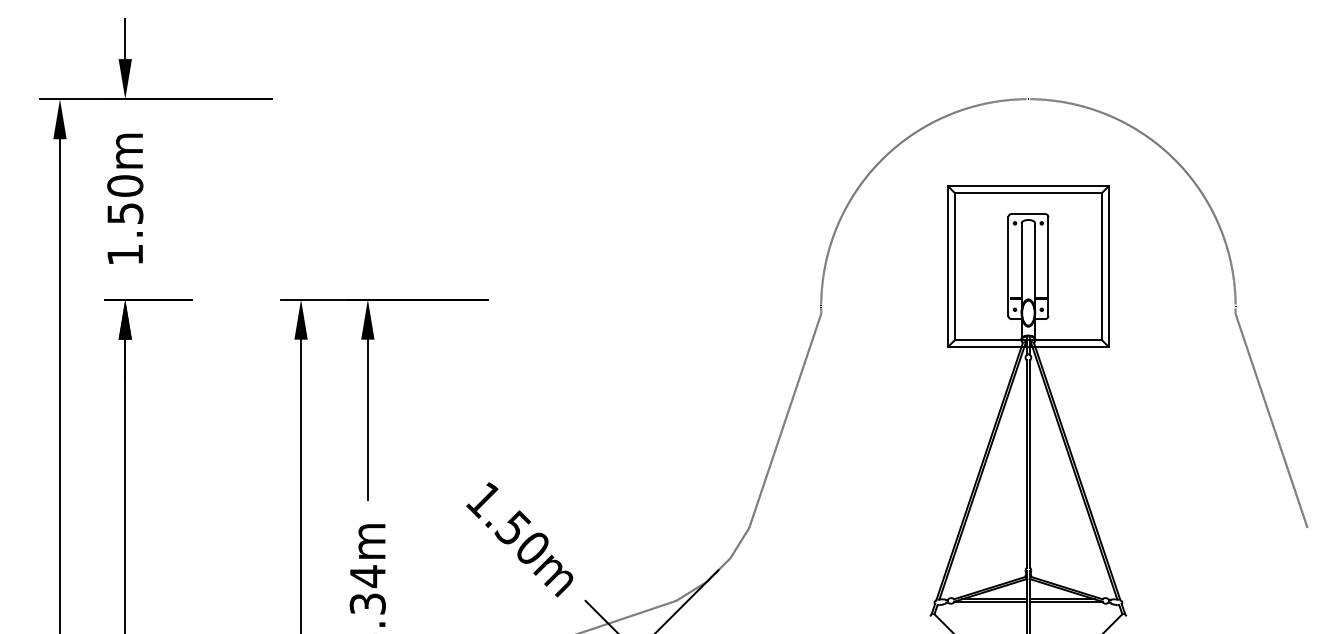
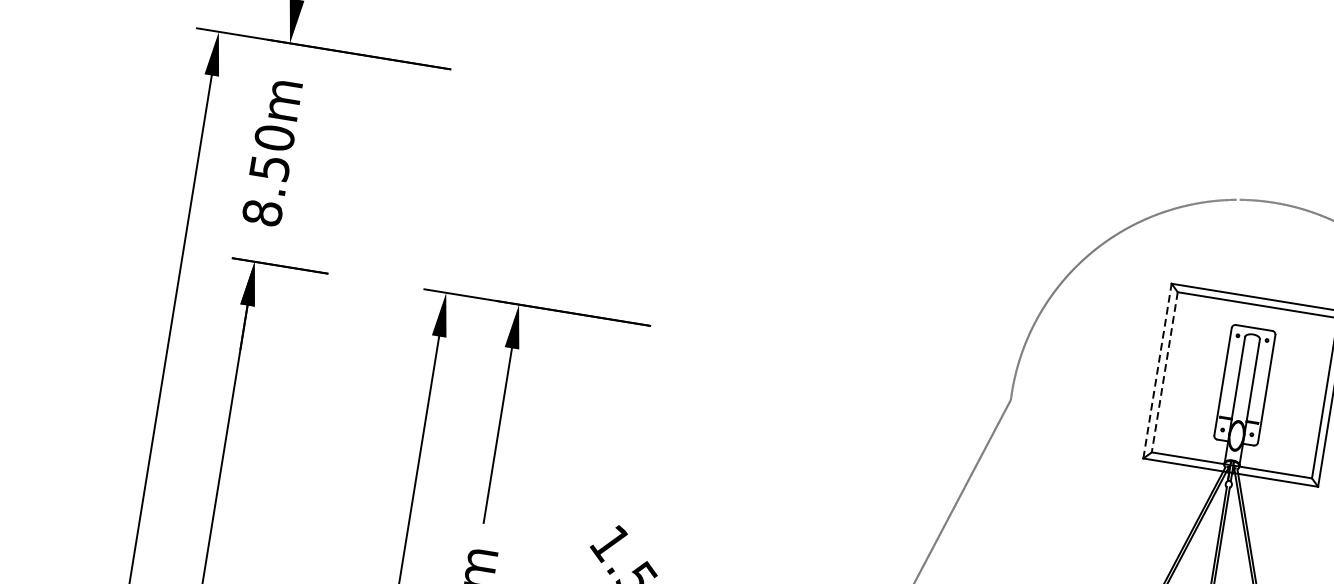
text: (125, 254) -> (262, 212), 1.50m -> 8.50m
line: (948, 266) -> (1157, 371), solid -> dashed
line: (954, 267) -> (1164, 373), solid -> dashed

